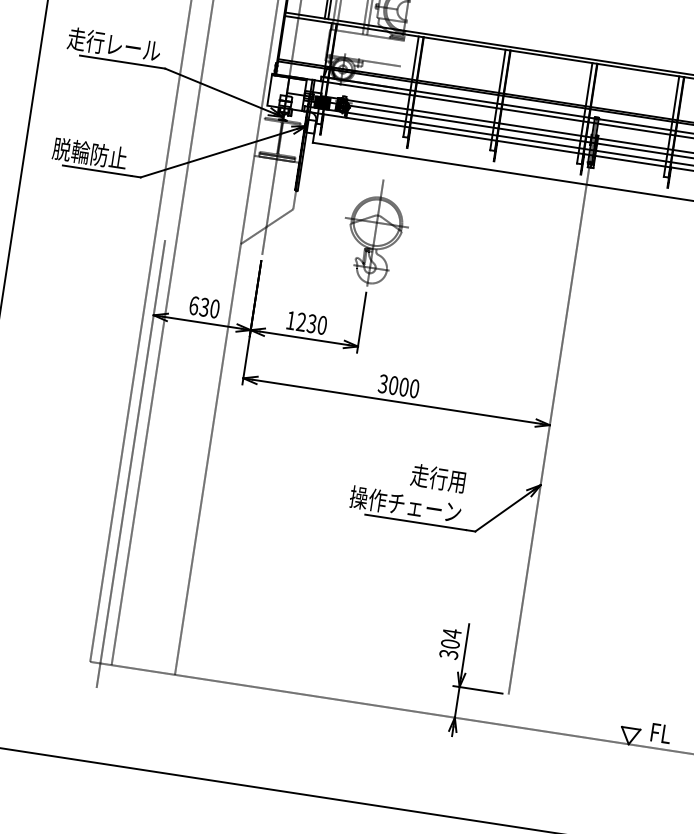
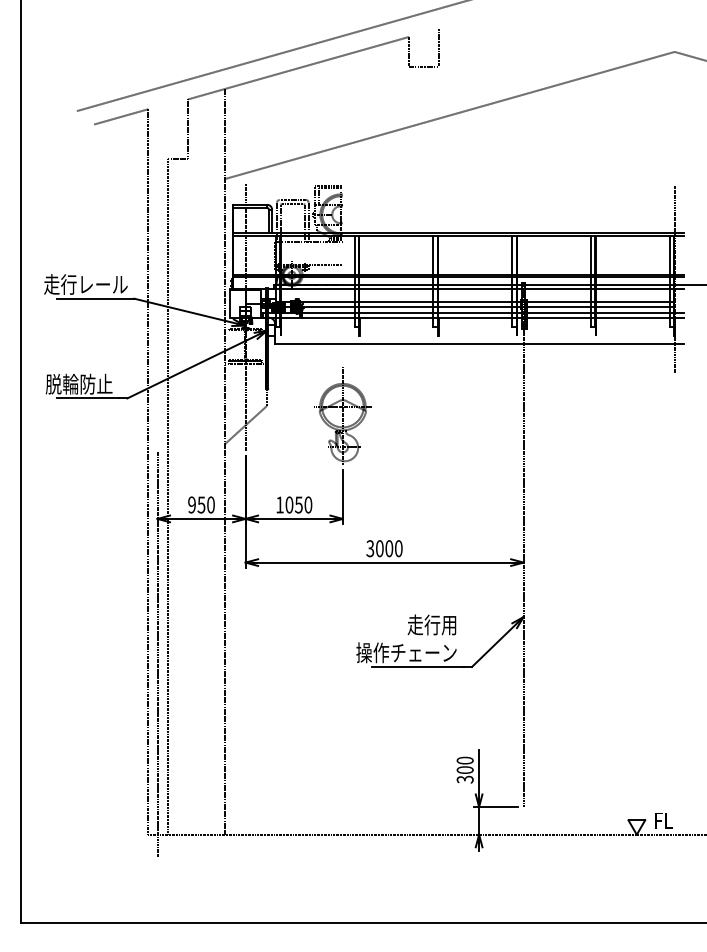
text: (199, 305) -> (196, 504), 630 -> 950
text: (305, 322) -> (293, 504), 1230 -> 1050
text: (451, 633) -> (464, 760), 304 -> 300

